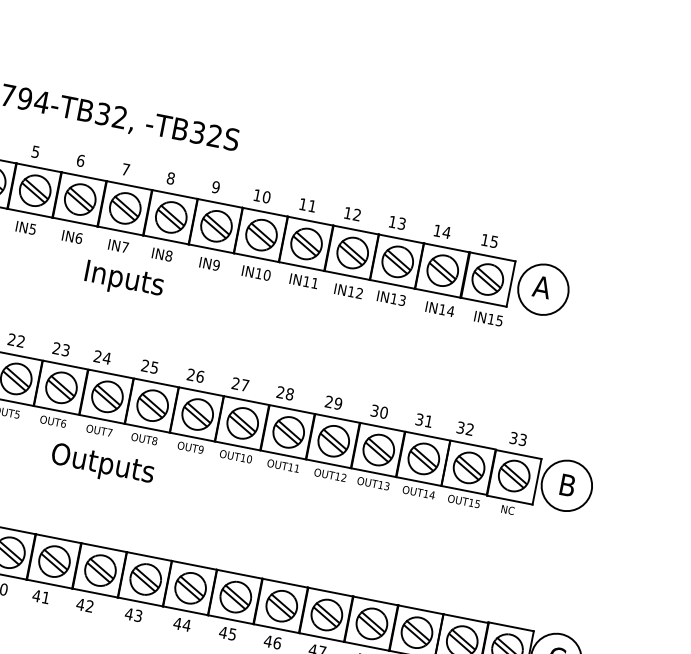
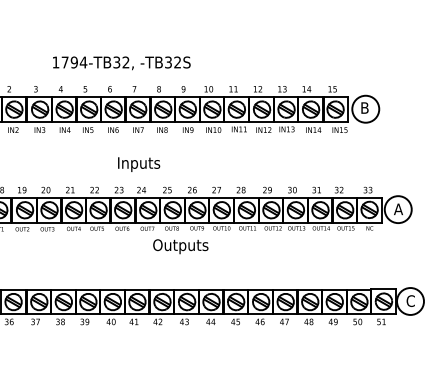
text: (125, 280) -> (139, 164), moved
text: (541, 286) -> (364, 107), A -> B
text: (102, 464) -> (180, 246), moved
text: (567, 485) -> (398, 209), B -> A

